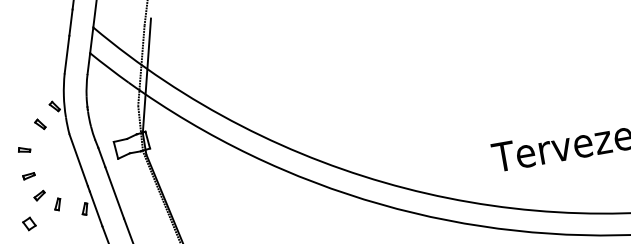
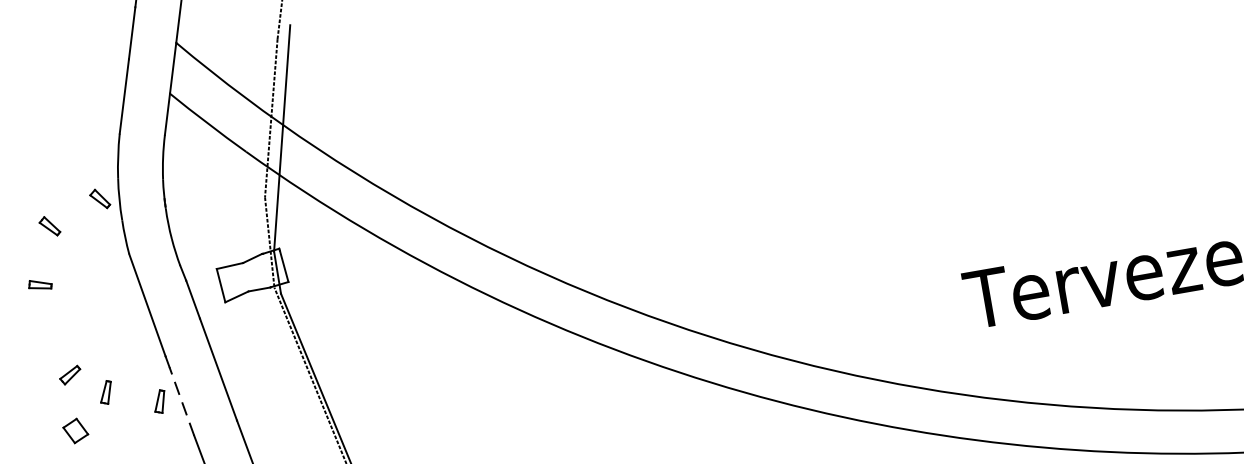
part: (40, 124) -> (50, 226), moved
part: (28, 176) -> (48, 337), removed
line: (95, 208) -> (180, 400), solid -> dashed
part: (29, 223) -> (75, 430), moved

